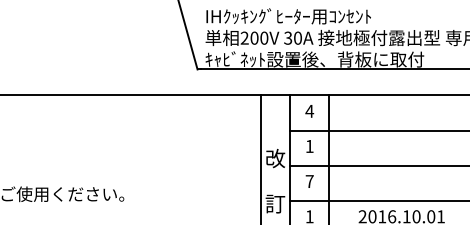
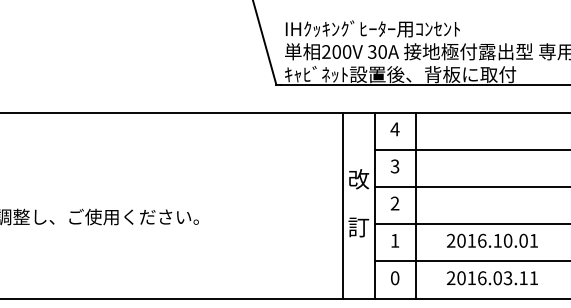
text: (309, 146) -> (394, 166), 1 -> 3
text: (309, 181) -> (394, 203), 7 -> 2

